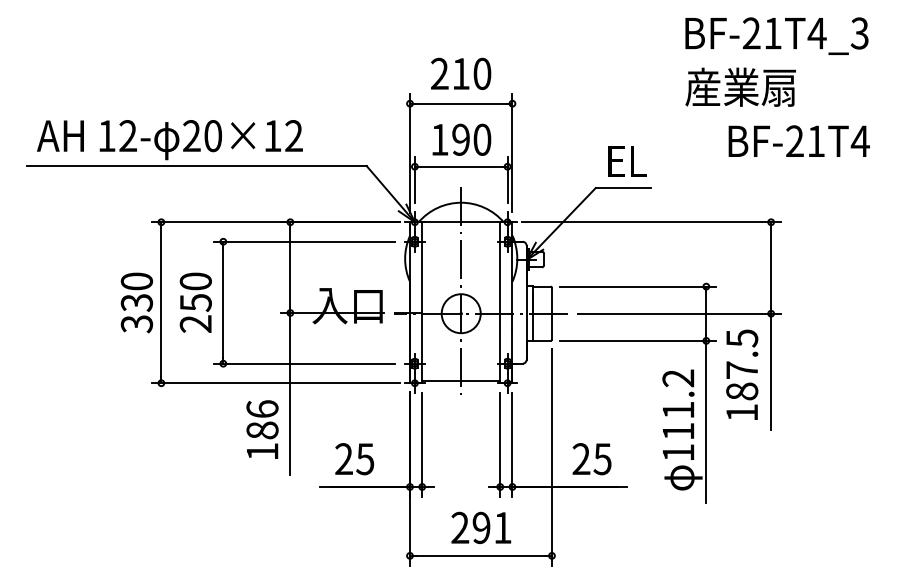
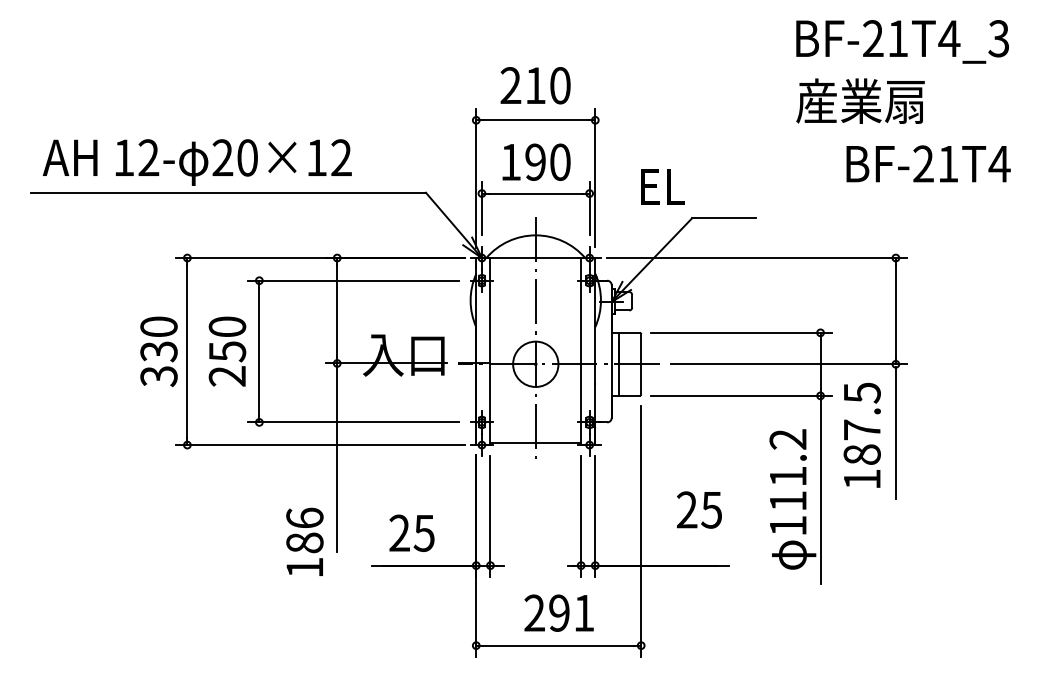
text: (627, 161) -> (662, 187), moved
text: (262, 429) -> (304, 541), moved
text: (591, 459) -> (698, 510), moved

